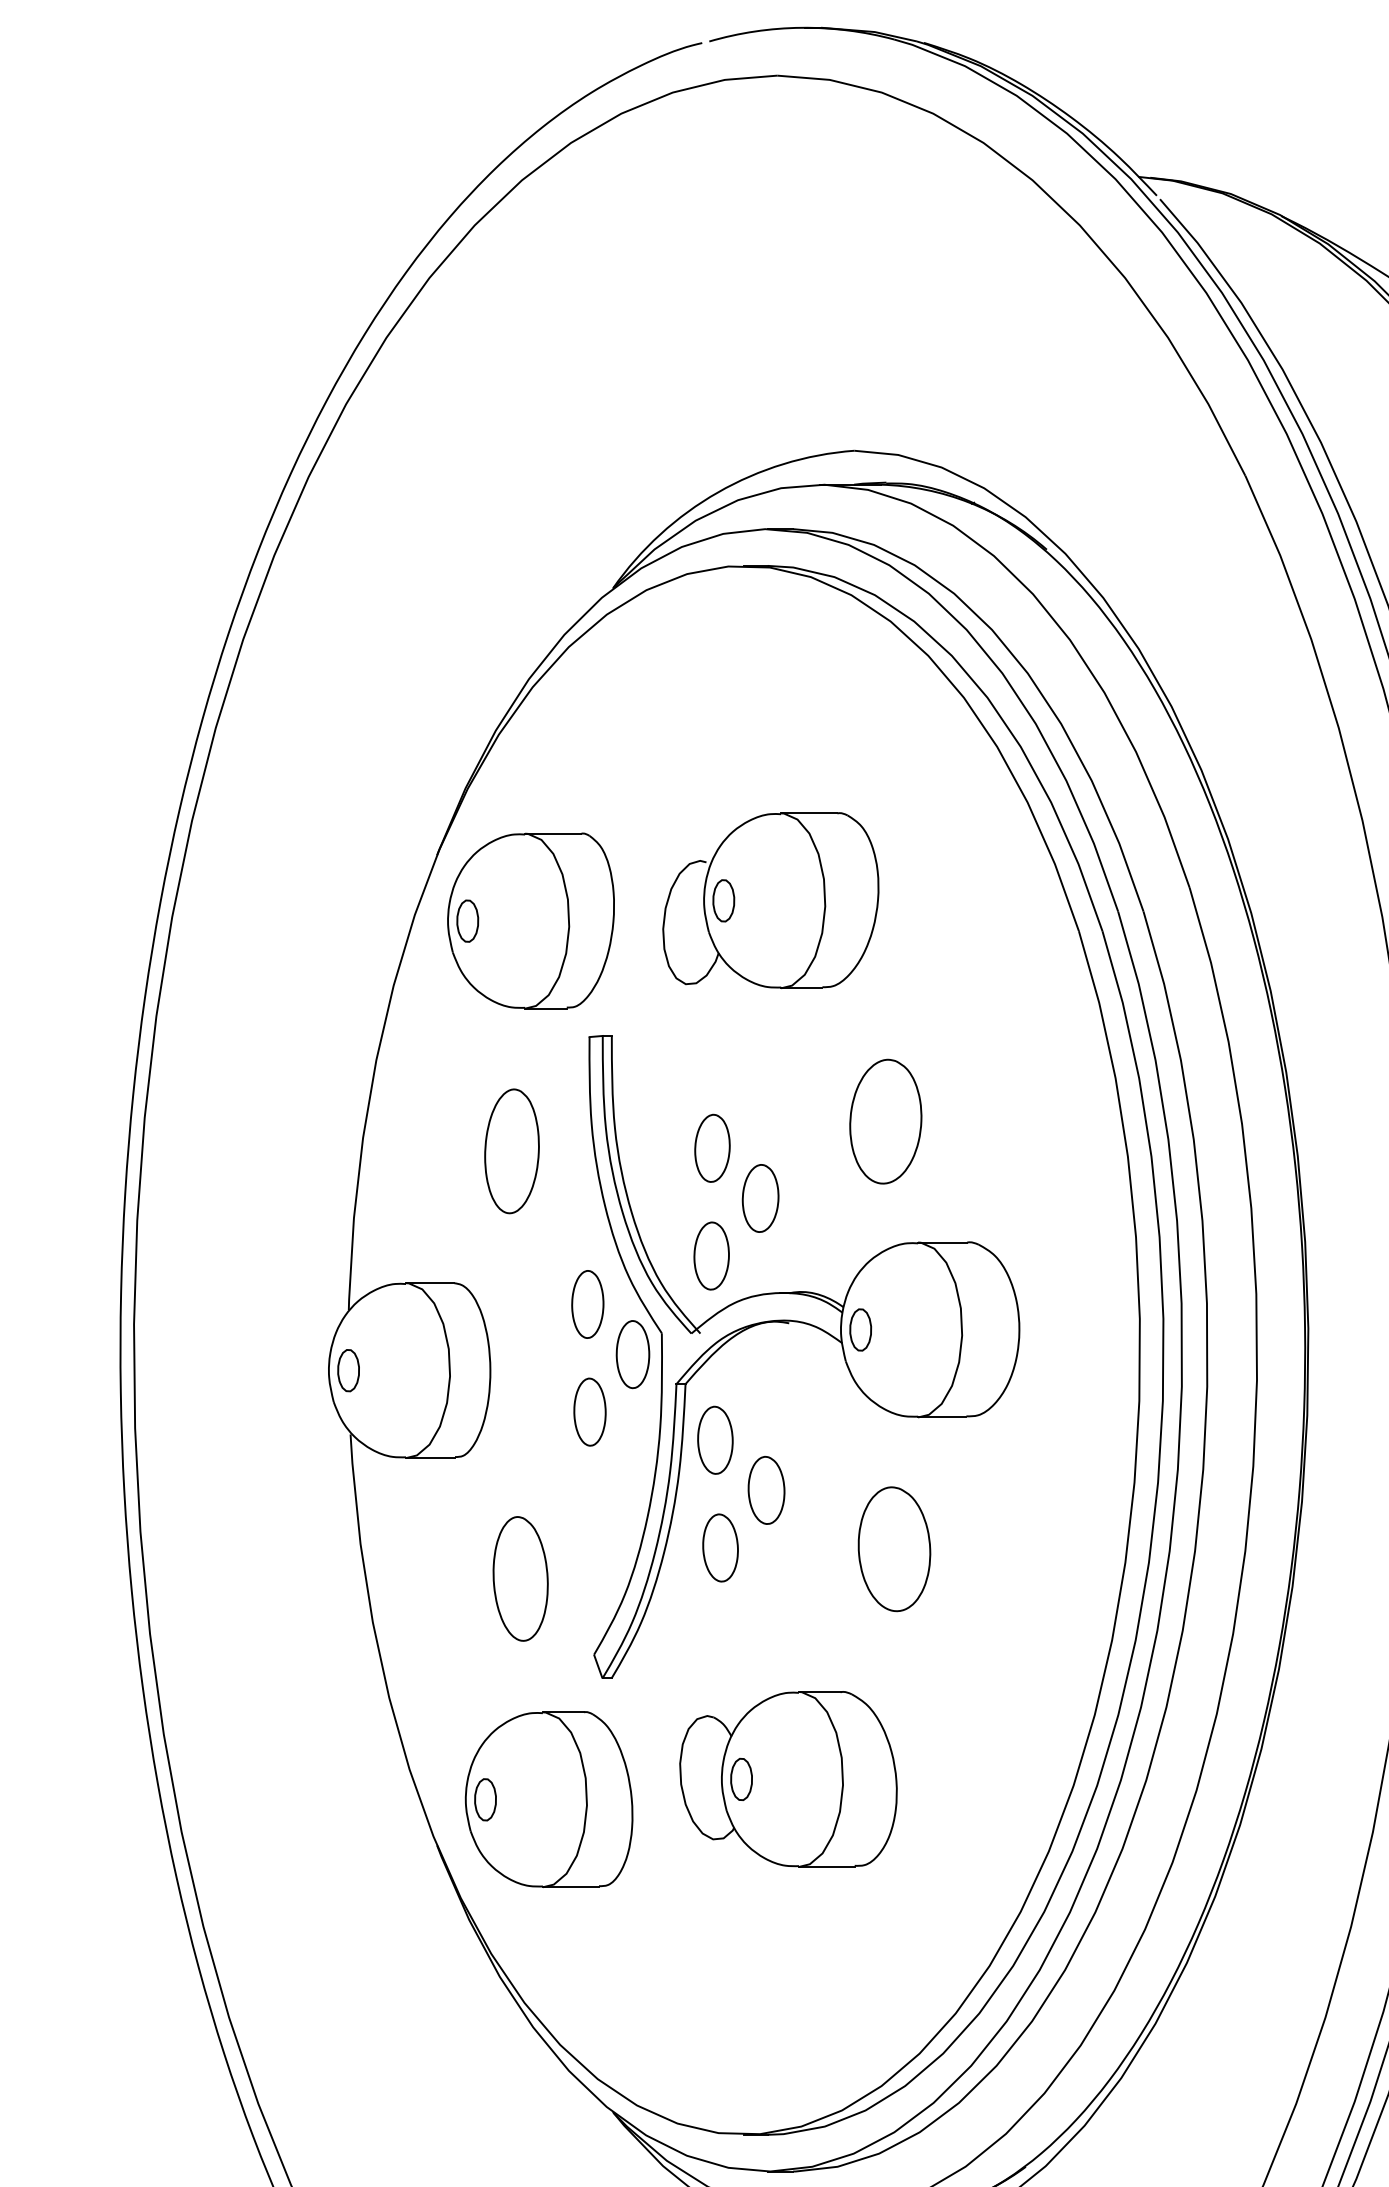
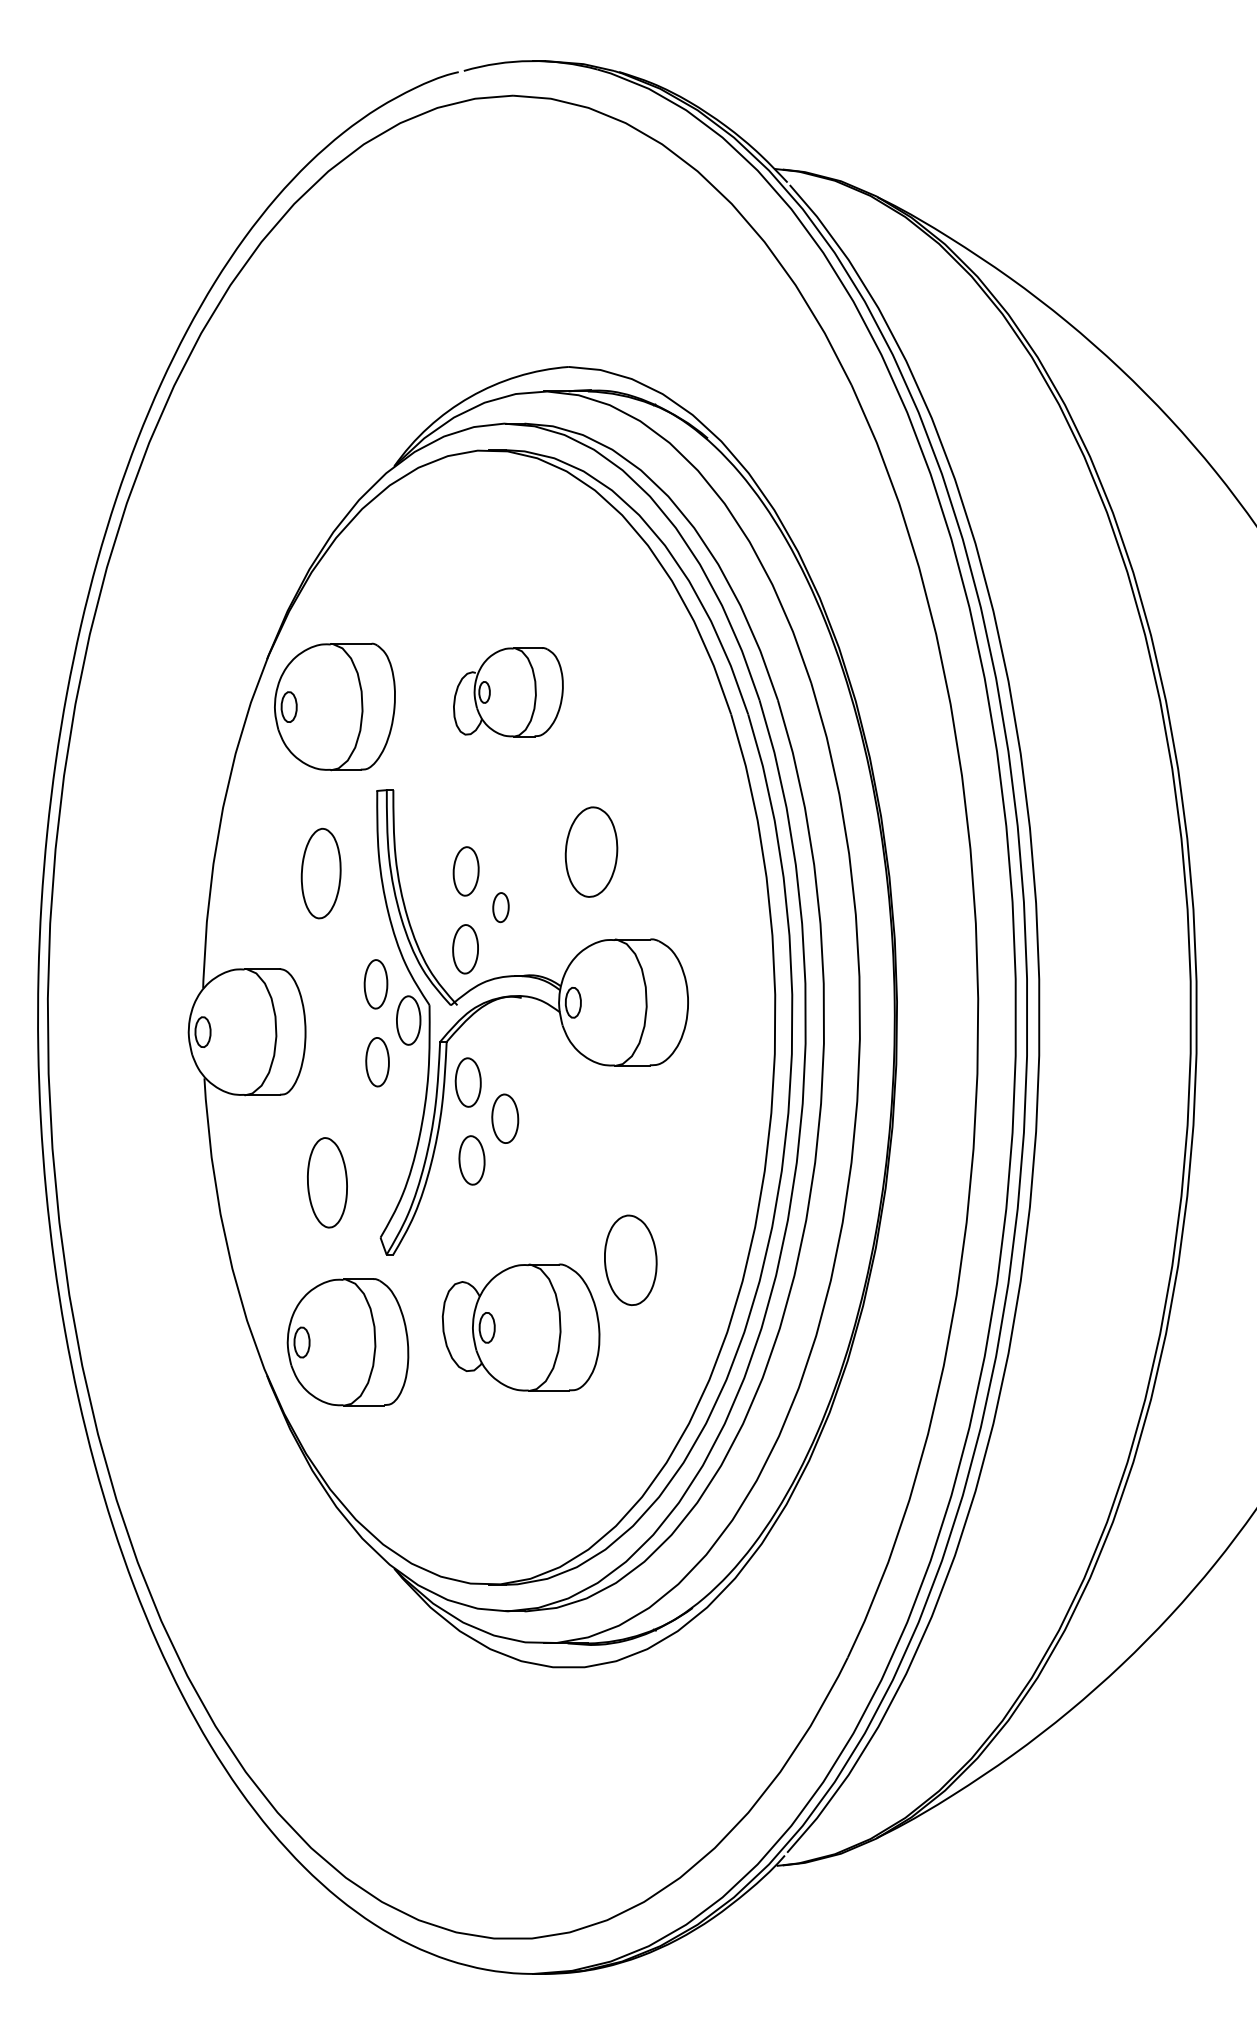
part: (771, 900) -> (508, 692), size x0.7
part: (759, 1198) -> (500, 907), size x0.6
curve: (860, 1553) -> (606, 1263), moved

